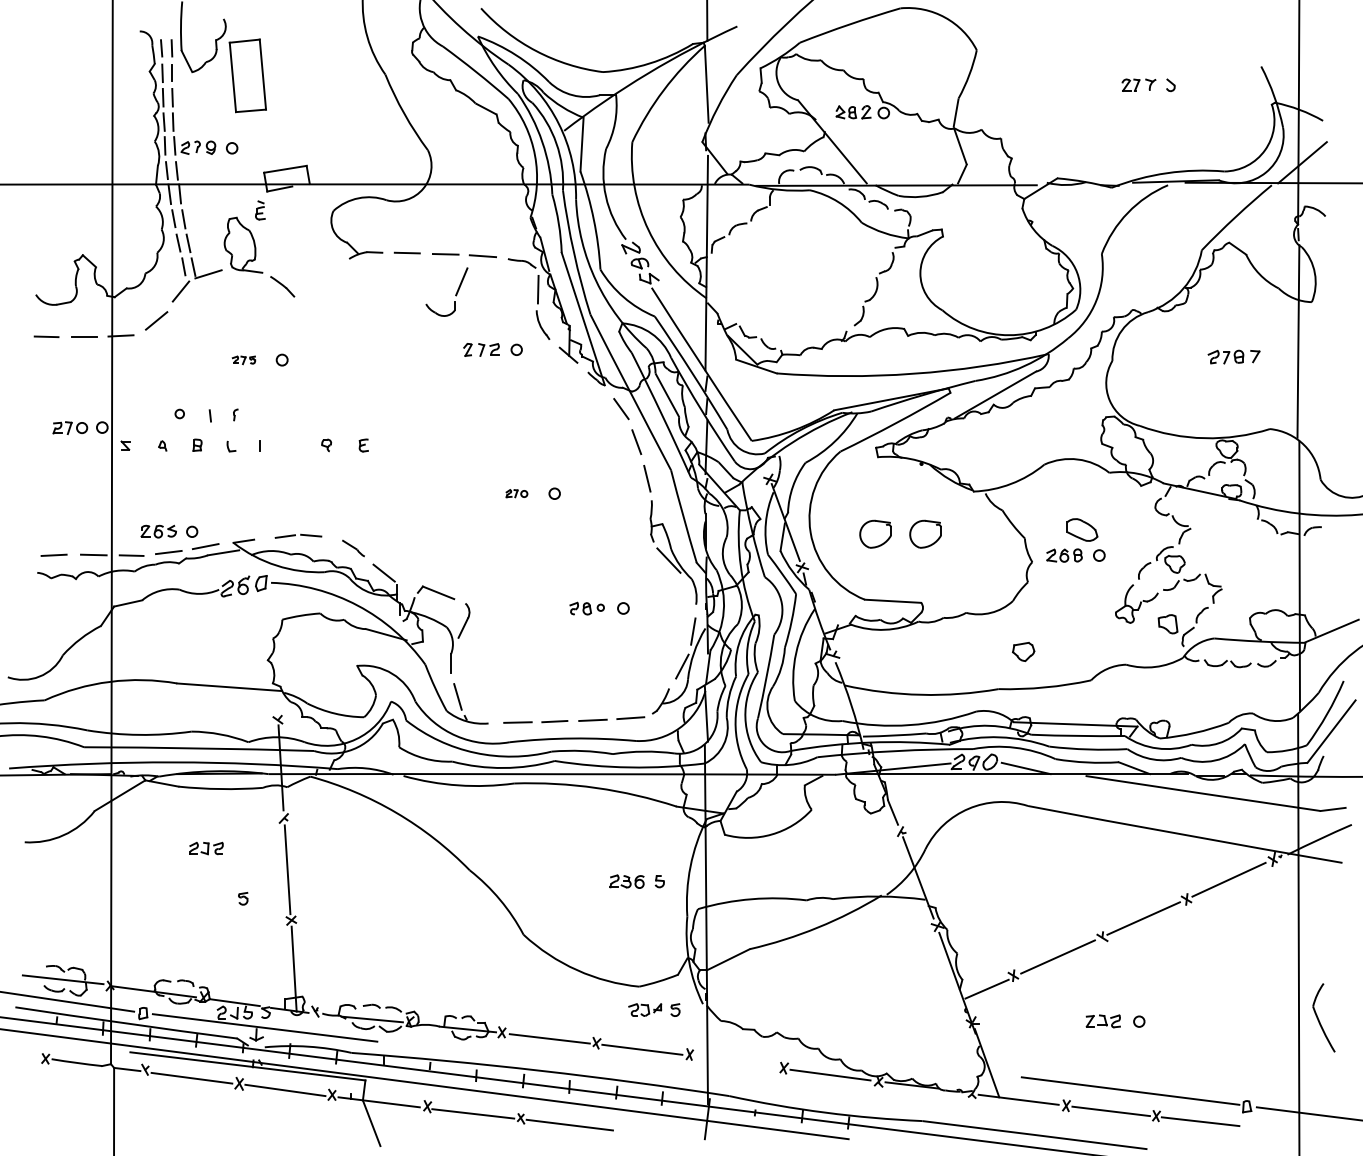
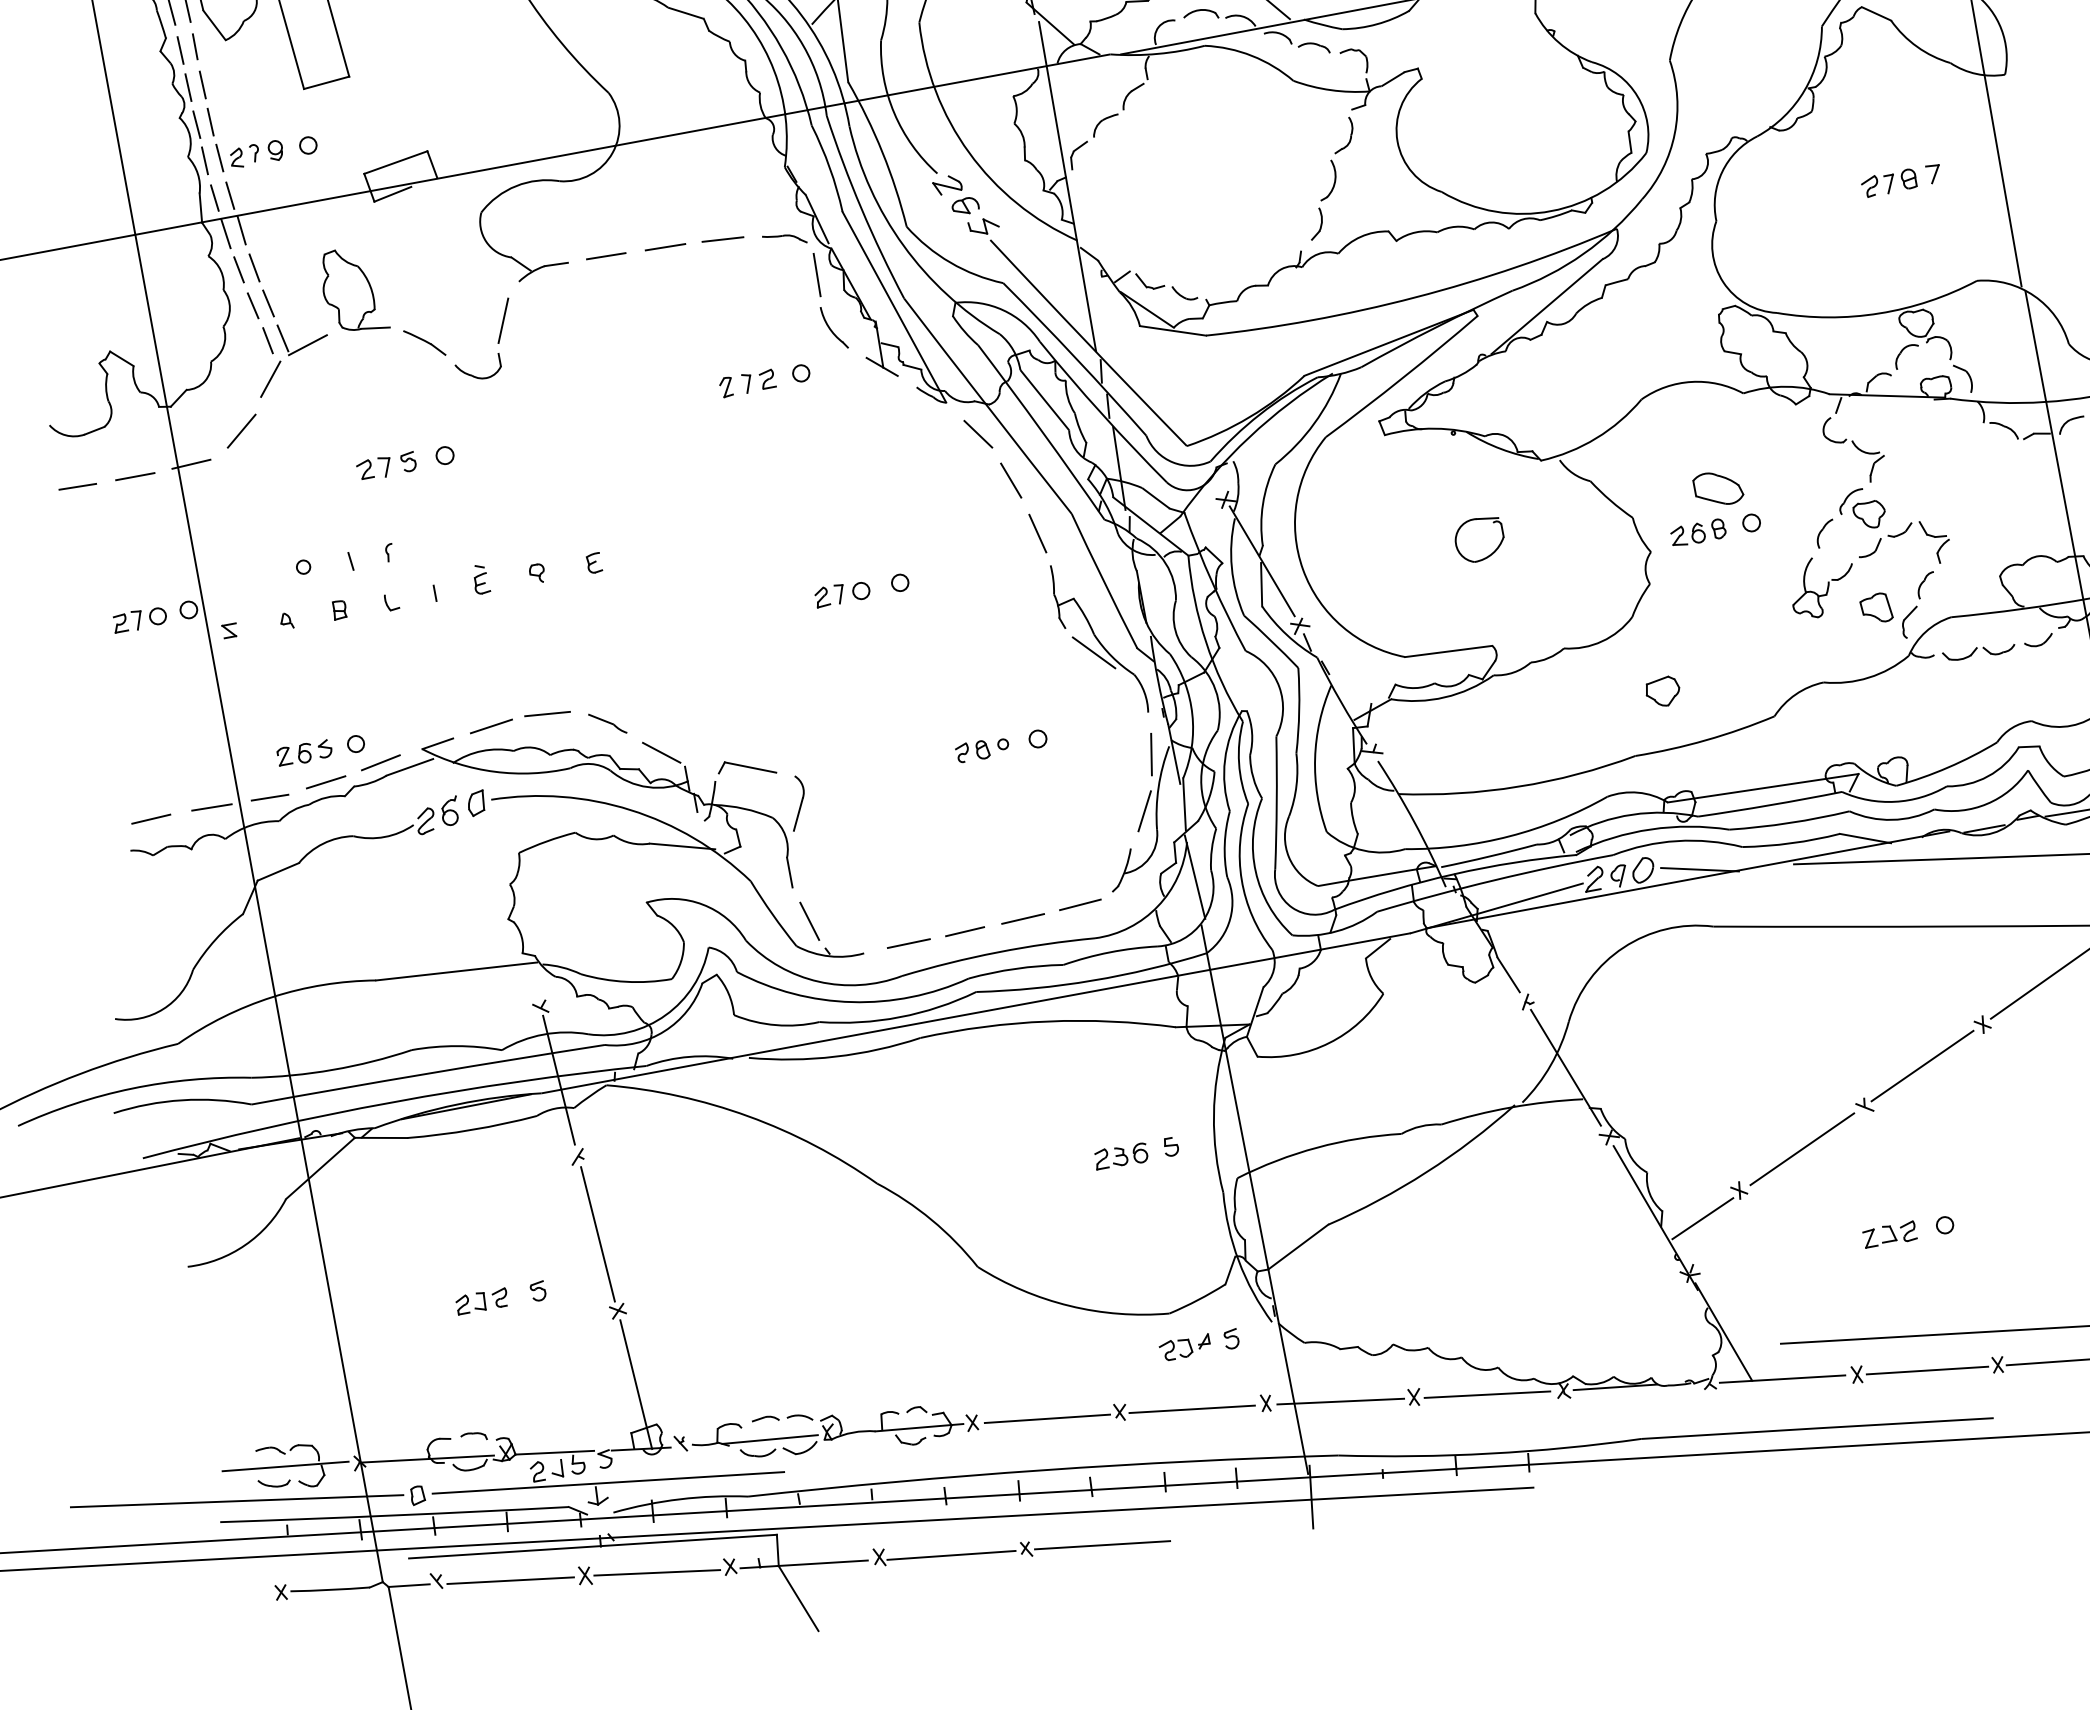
part: (260, 210) -> (481, 579), moved
part: (455, 293) -> (497, 340), moved
part: (243, 360) -> (385, 467), size x1.67
part: (516, 493) -> (841, 593), size x1.67
part: (875, 533) -> (1402, 552), removed
part: (298, 536) -> (520, 721), size x1.43
part: (206, 848) -> (481, 1301), moved
line: (736, 1061) -> (1339, 1400), added

